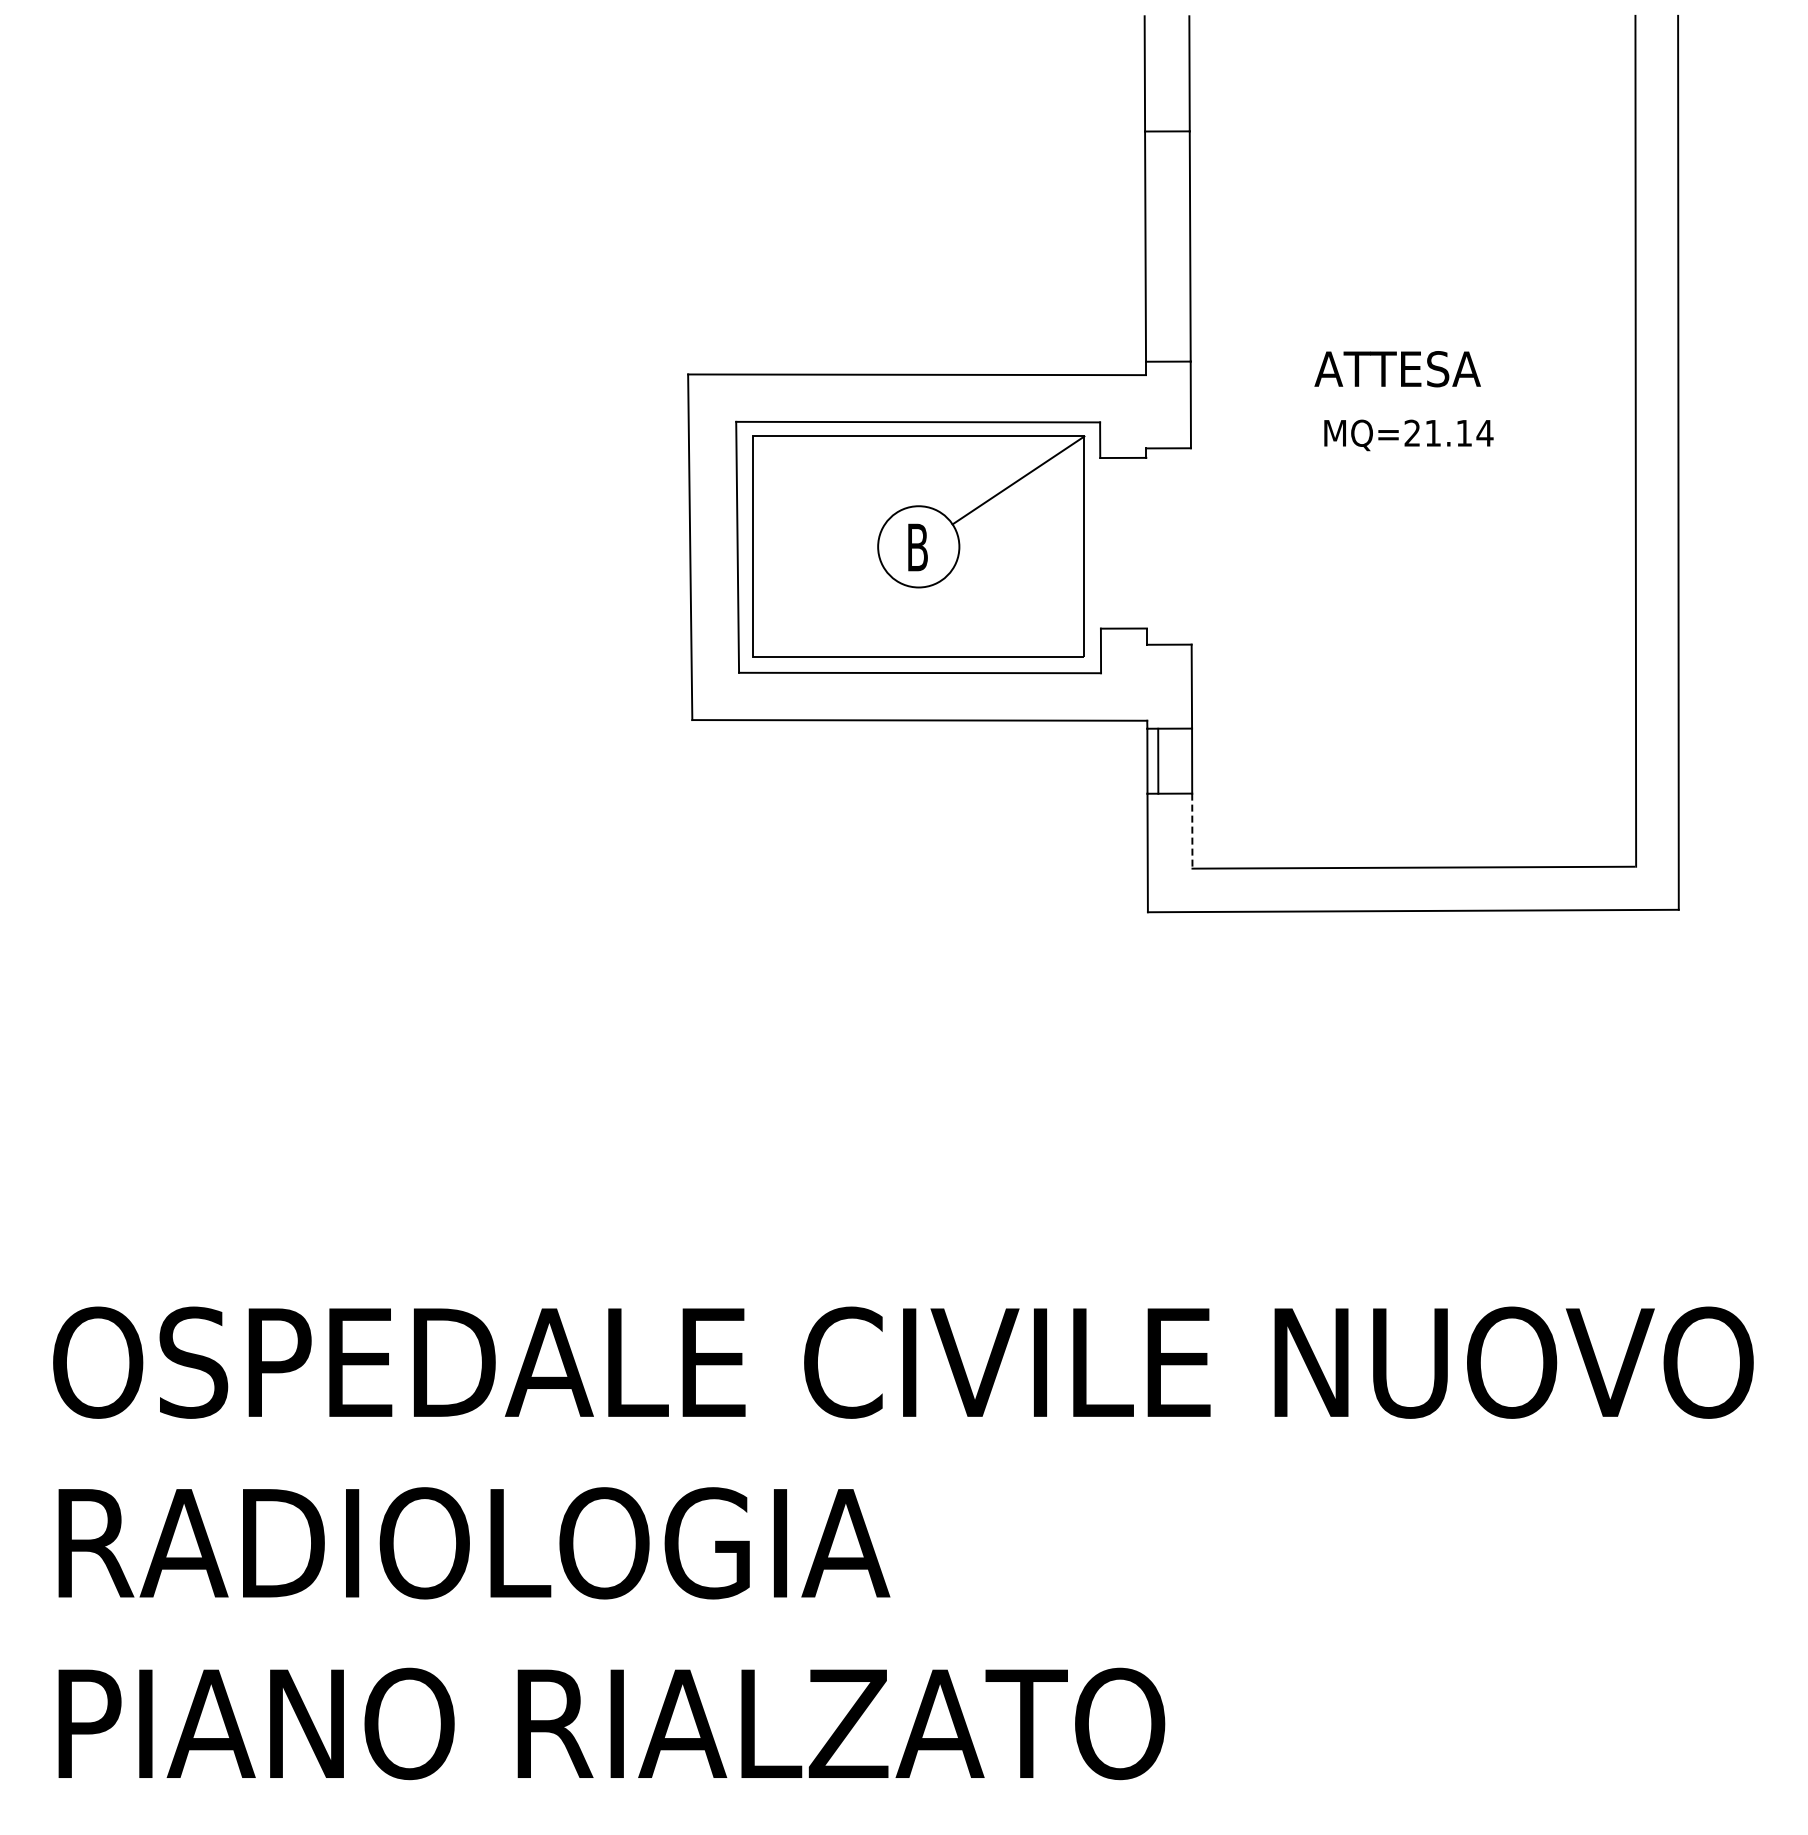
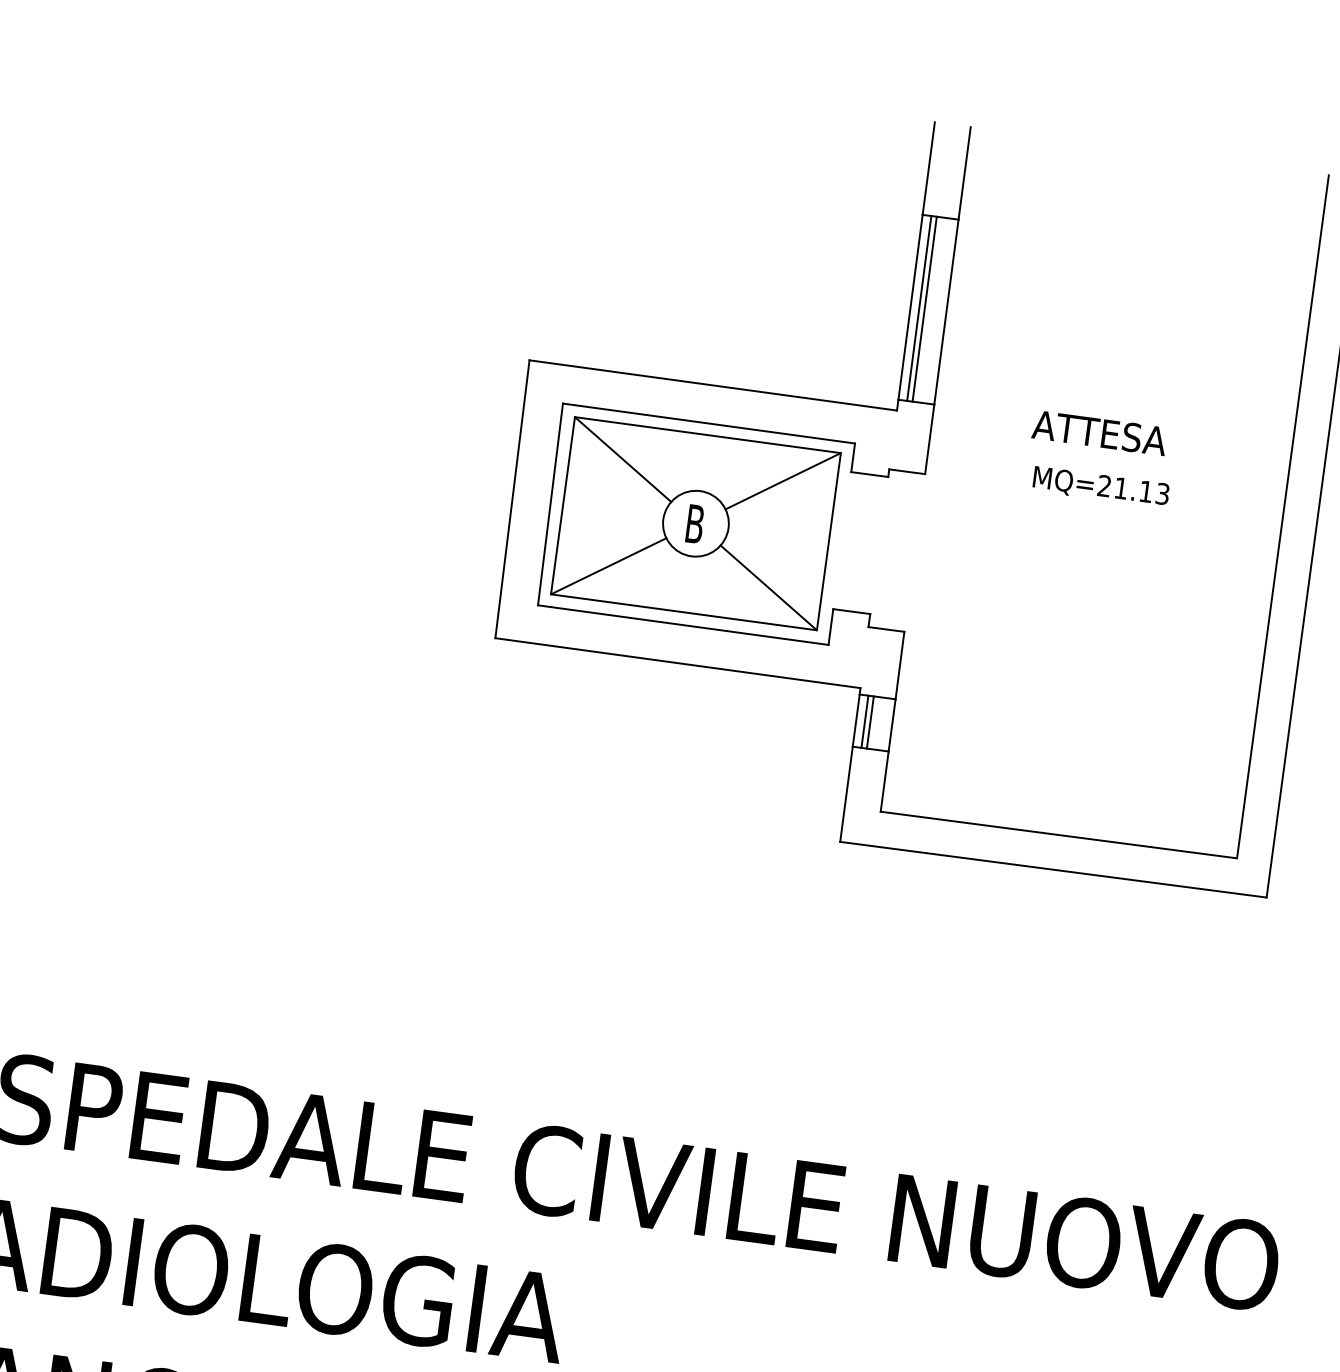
line: (1155, 246) -> (918, 308), added
line: (1162, 246) -> (924, 309), added
text: (1484, 432) -> (1162, 493), MQ=21.14 -> MQ=21.13
line: (819, 480) -> (623, 459), added
line: (819, 613) -> (609, 566), added
line: (1018, 613) -> (768, 588), added
line: (1164, 760) -> (870, 721), added
line: (1192, 831) -> (884, 781), dashed -> solid

